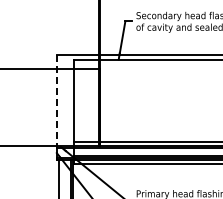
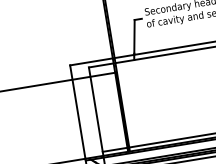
line: (56, 100) -> (77, 112), dashed -> solid

